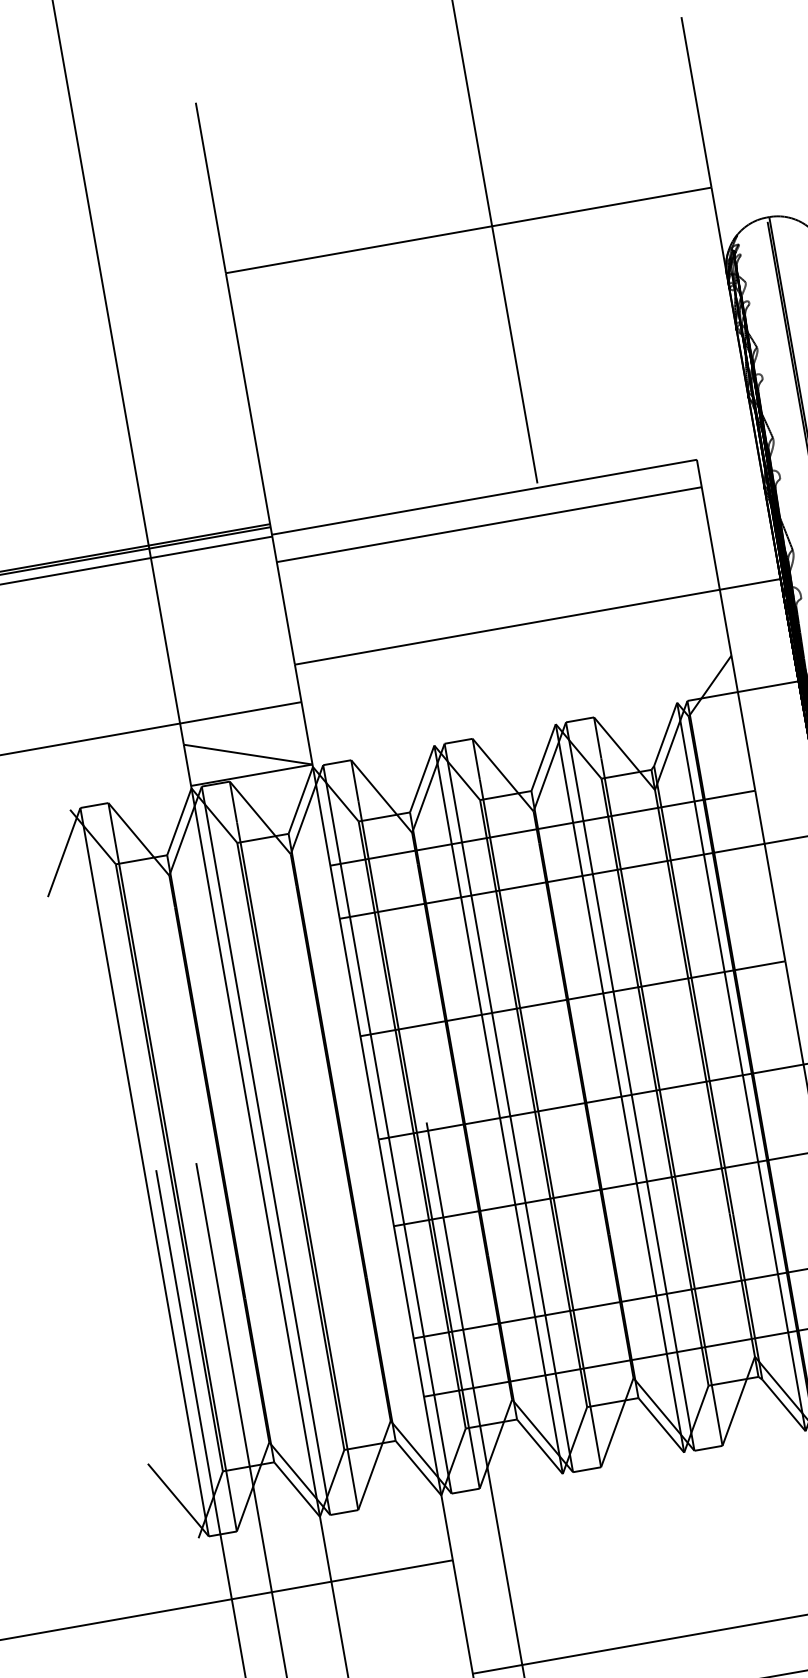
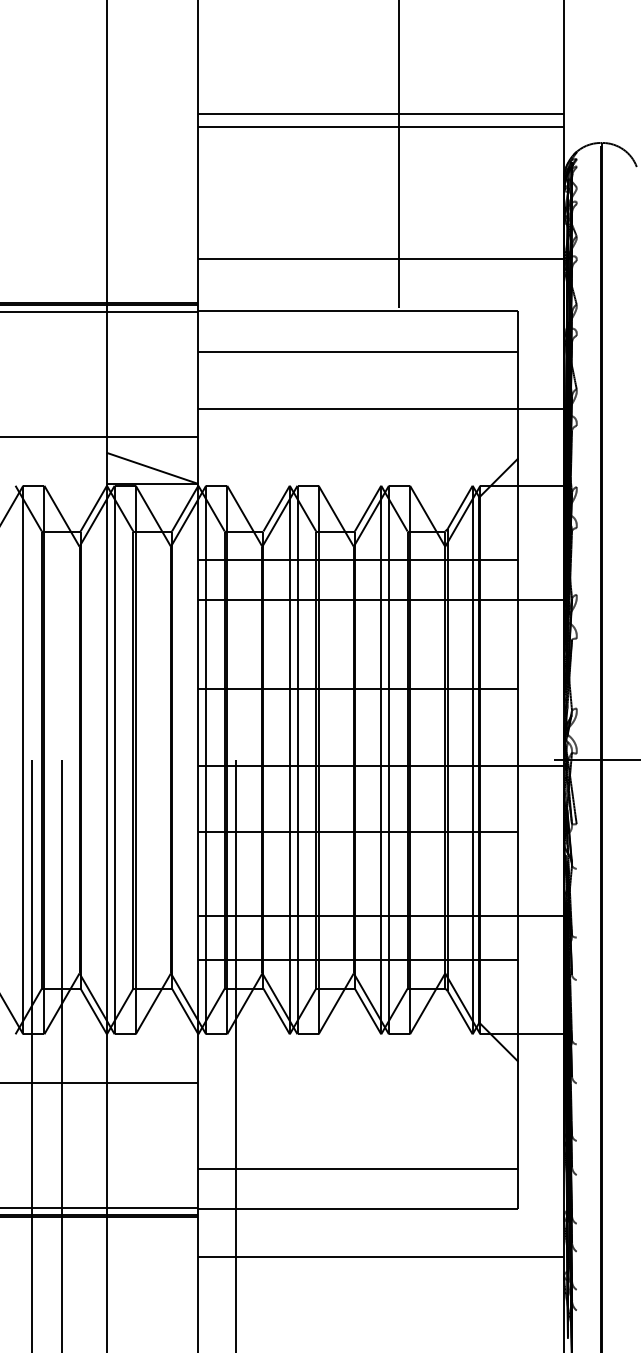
line: (472, 248) -> (381, 127), added
line: (502, 422) -> (381, 258), added
line: (489, 524) -> (358, 351), moved

